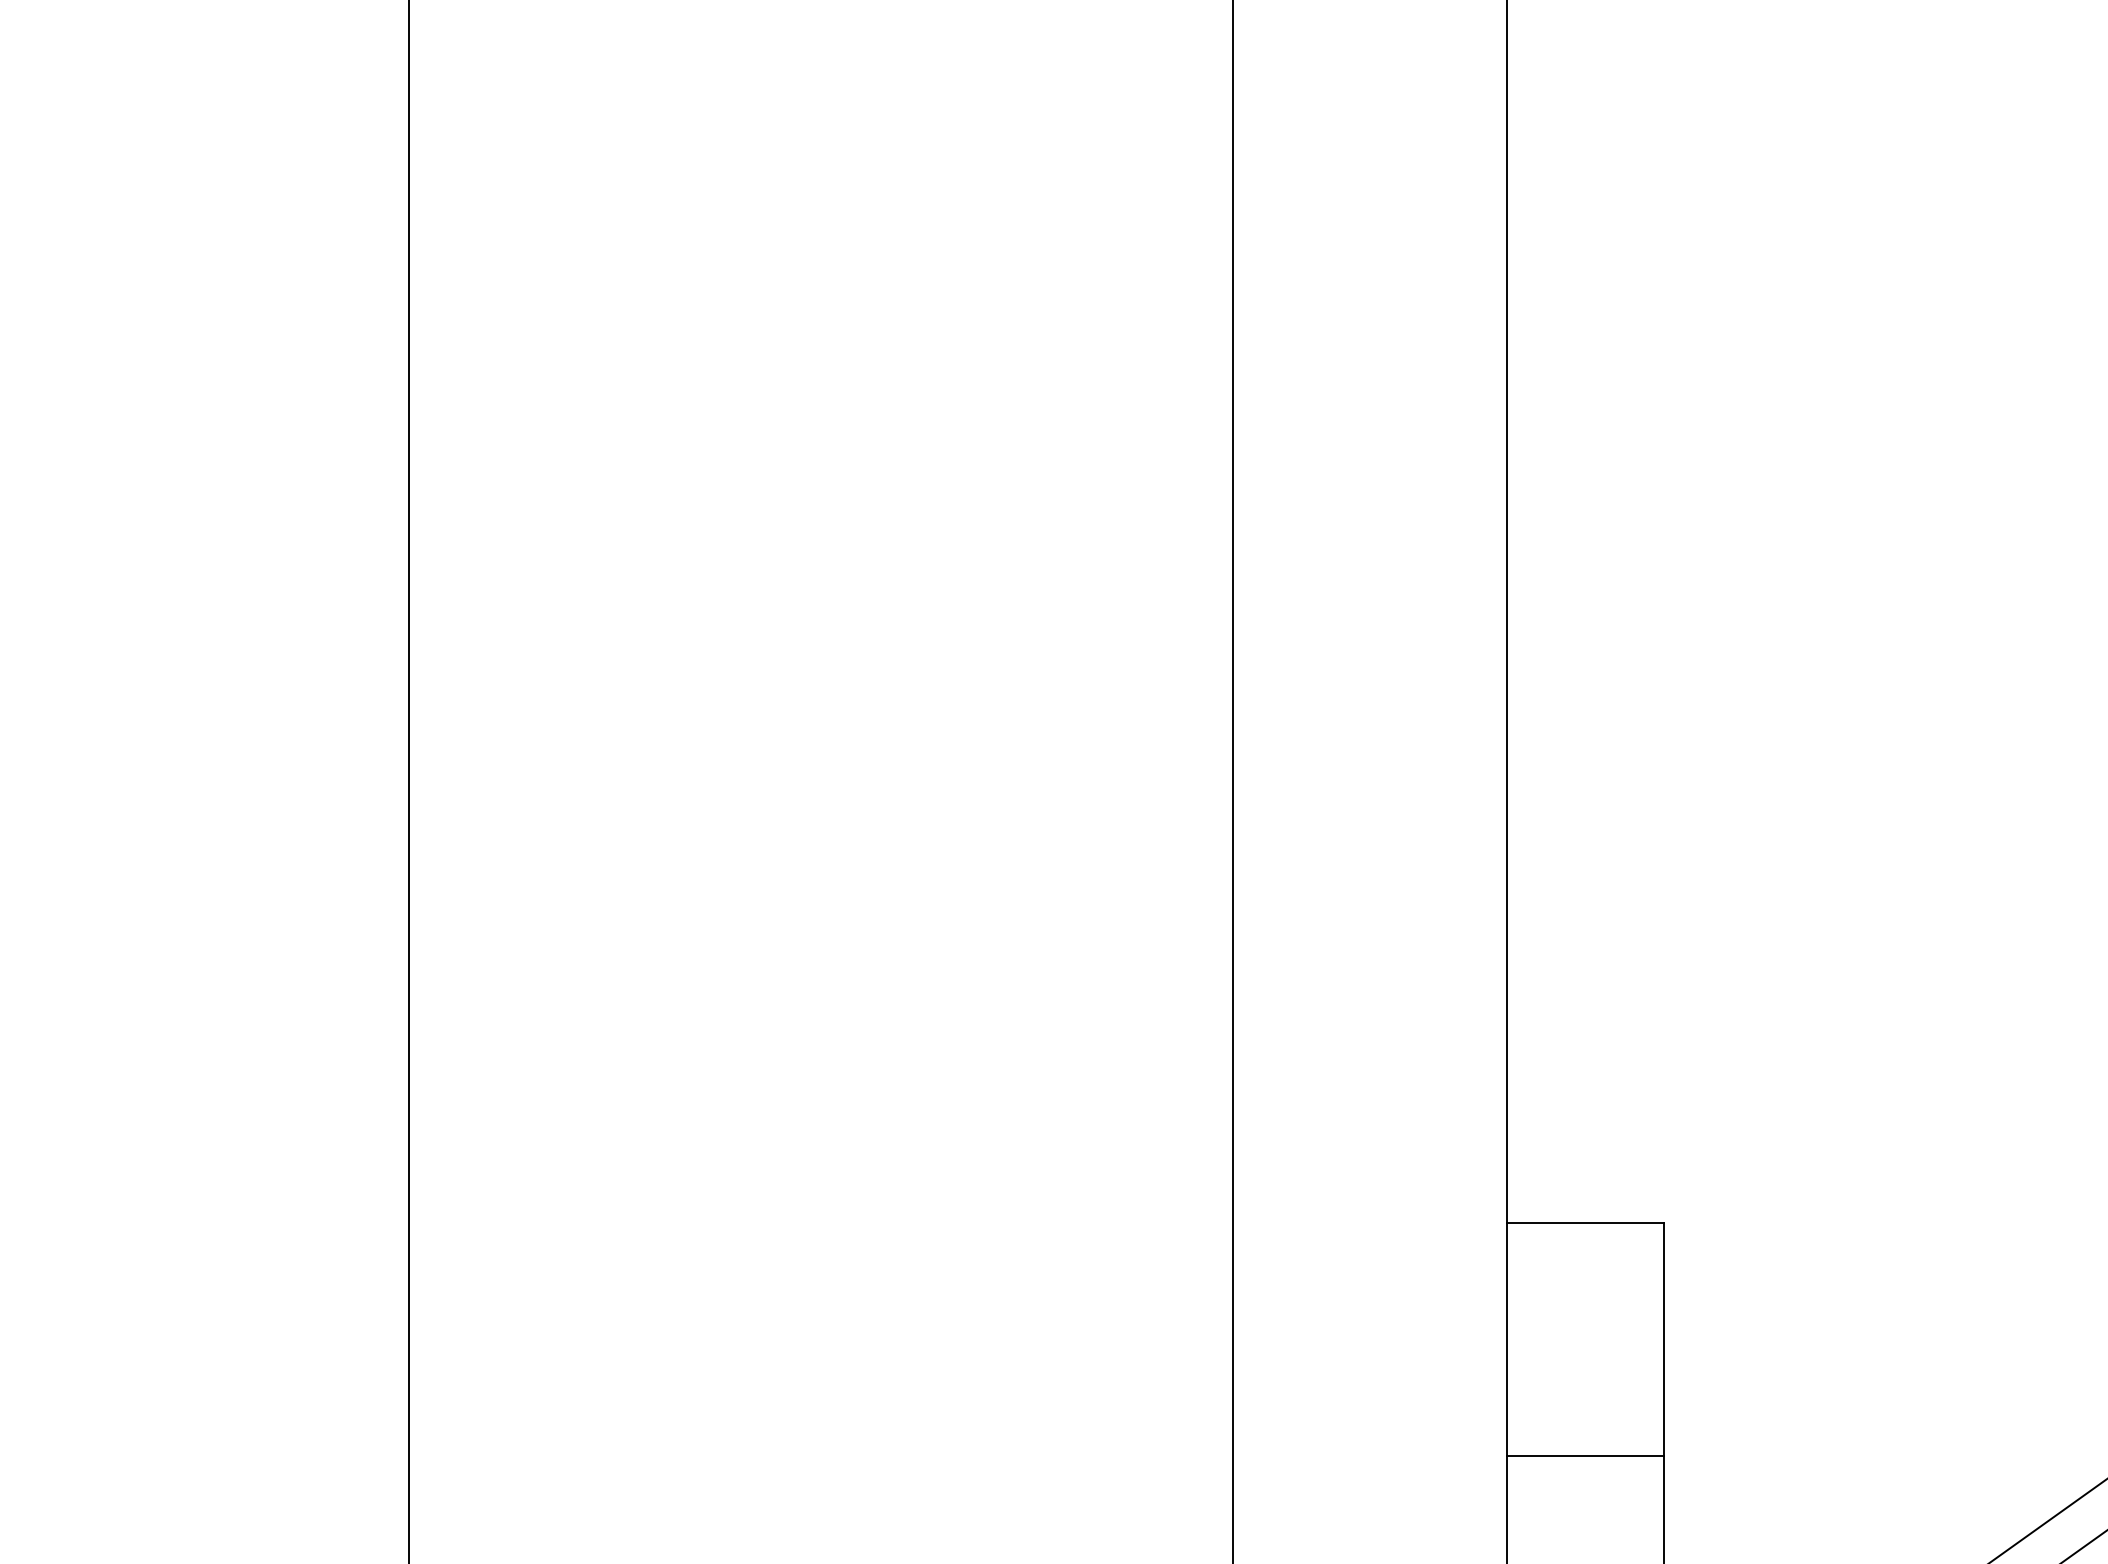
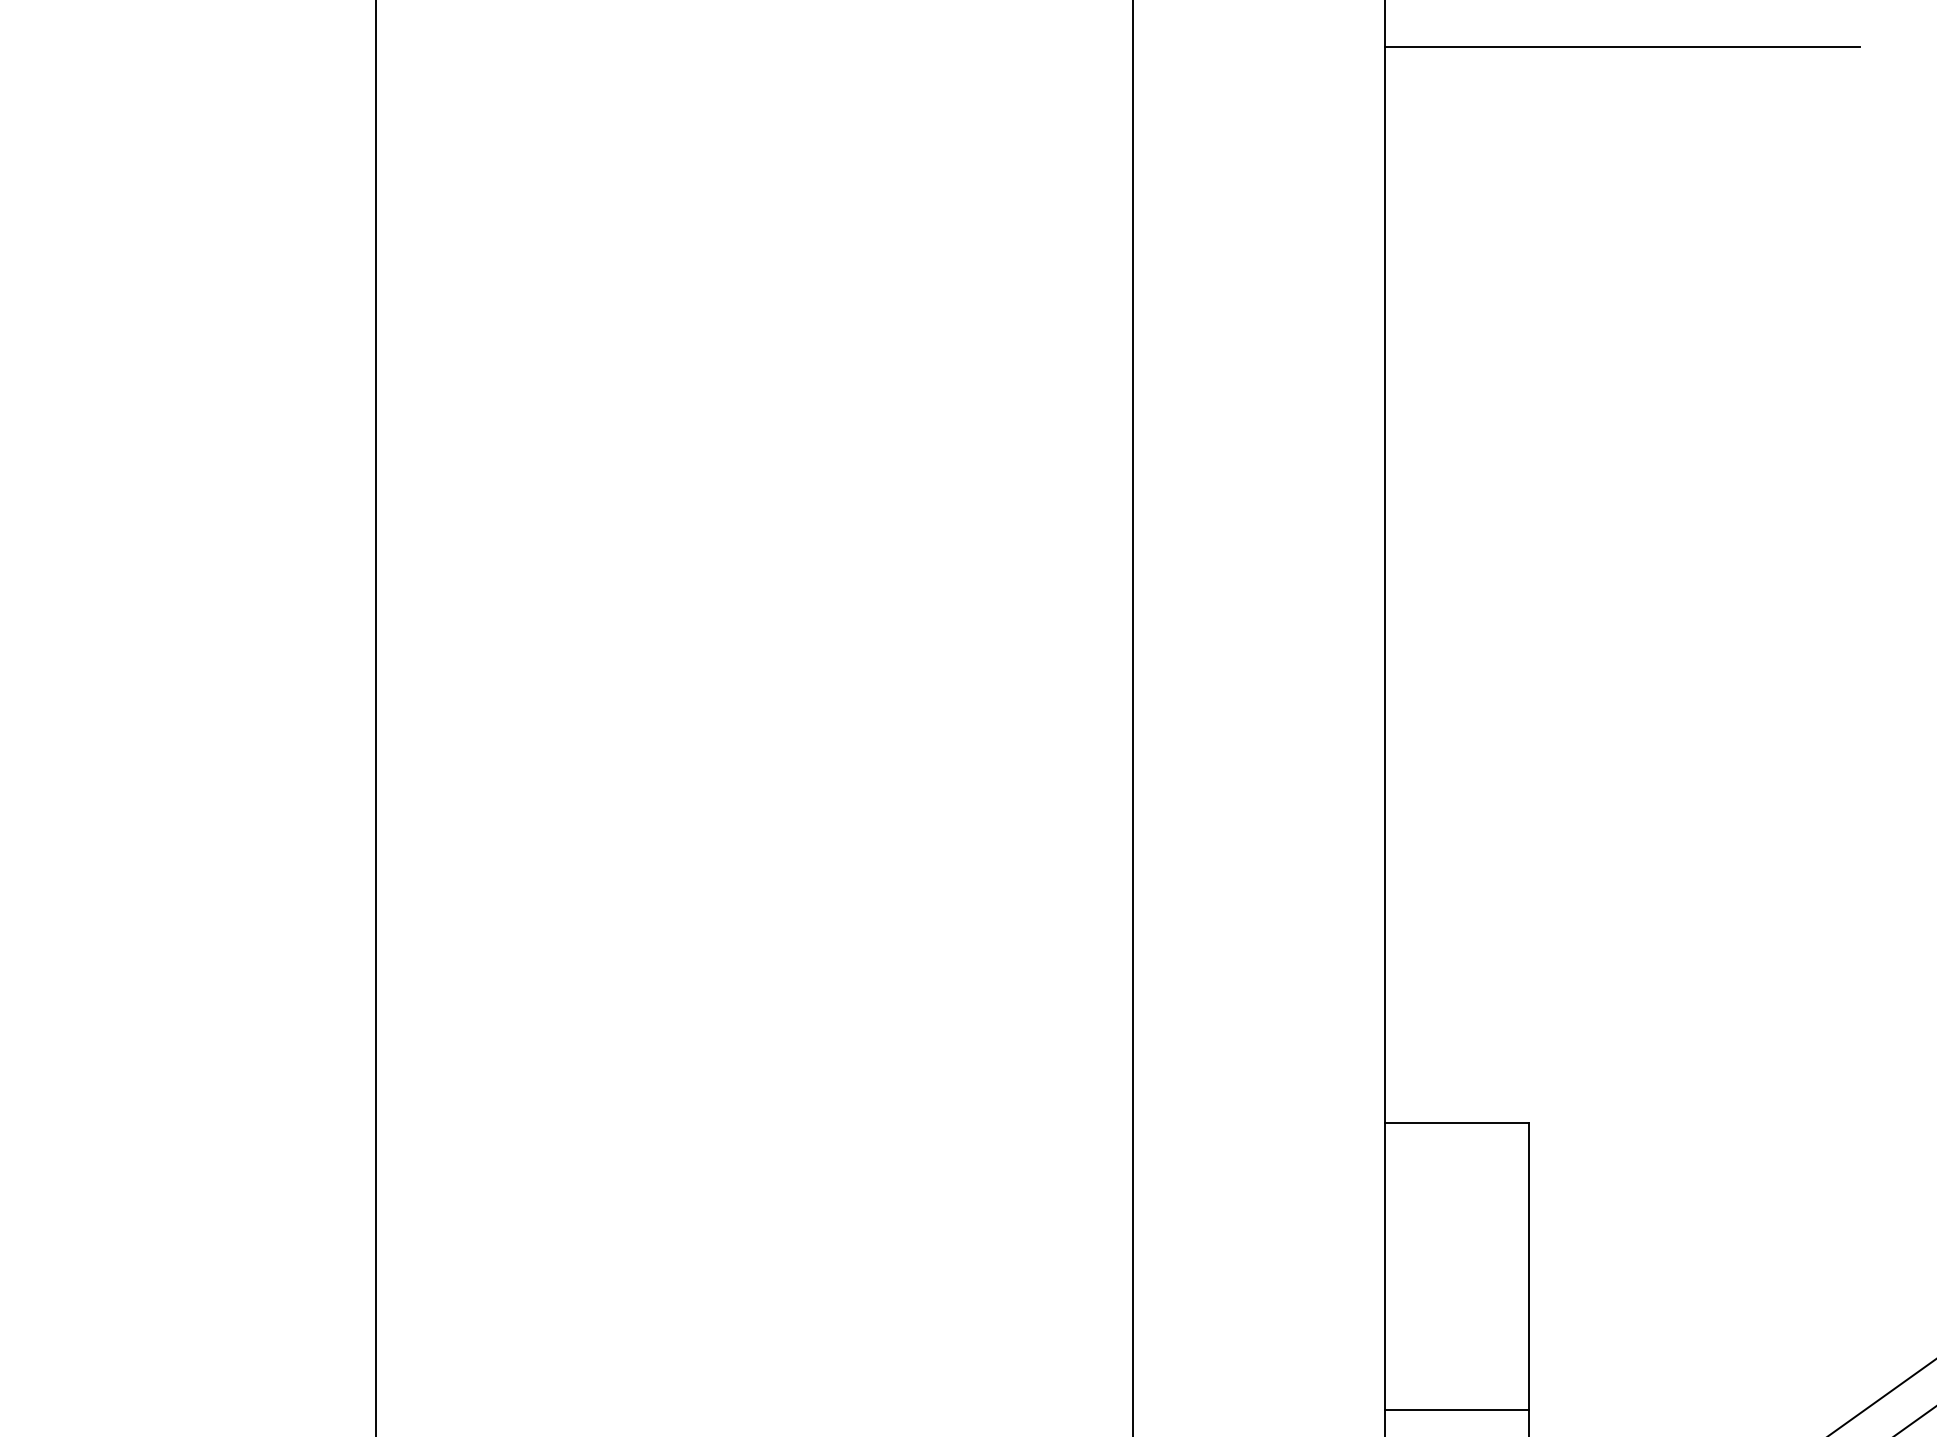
line: (1765, 51) -> (1622, 47), added
line: (1585, 1455) -> (1456, 1410), moved

